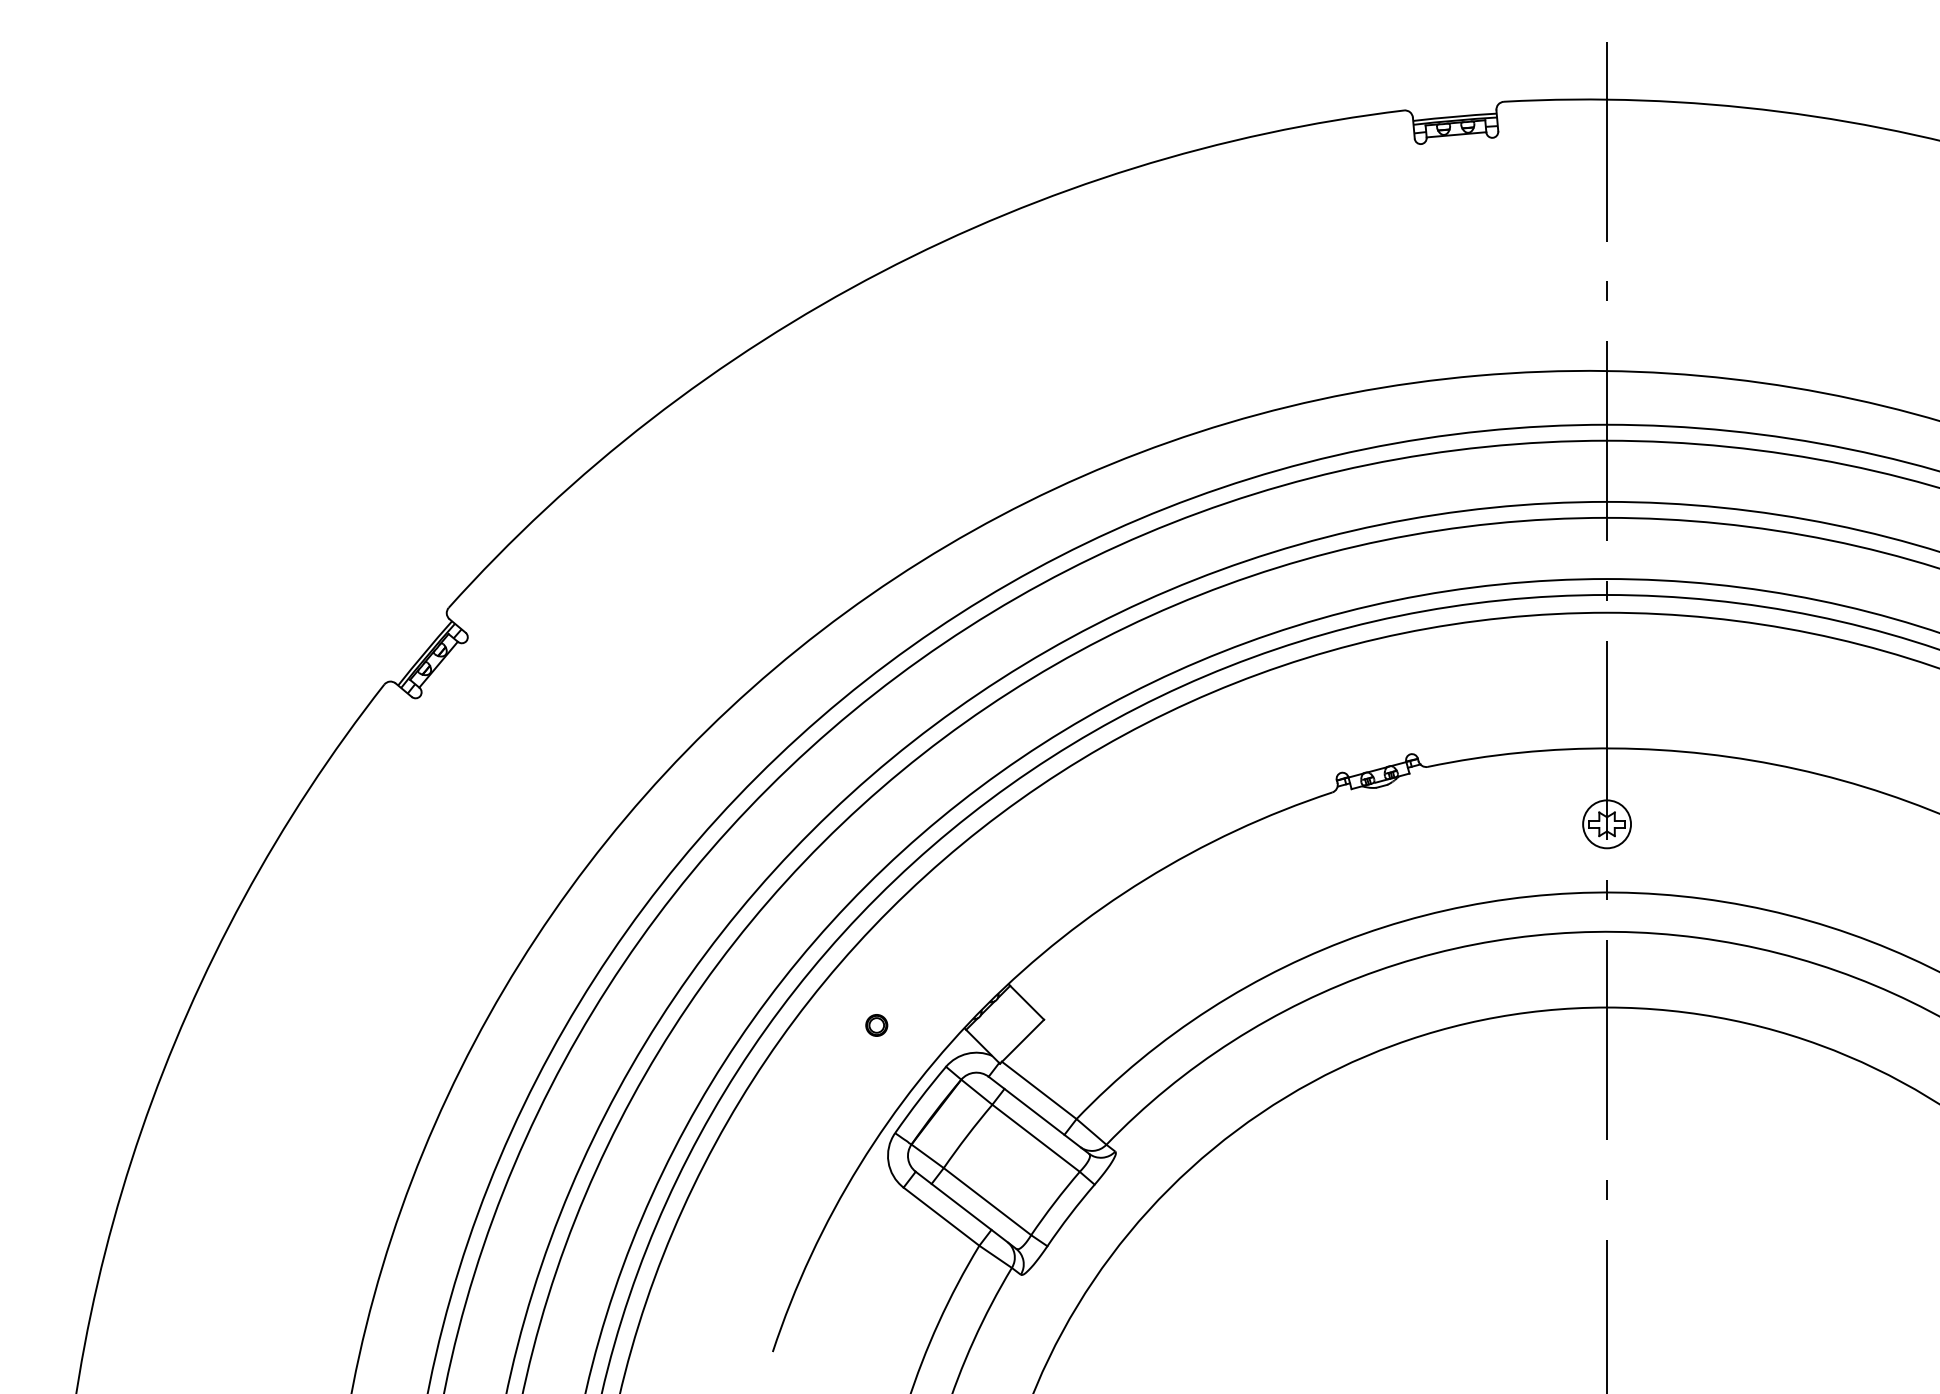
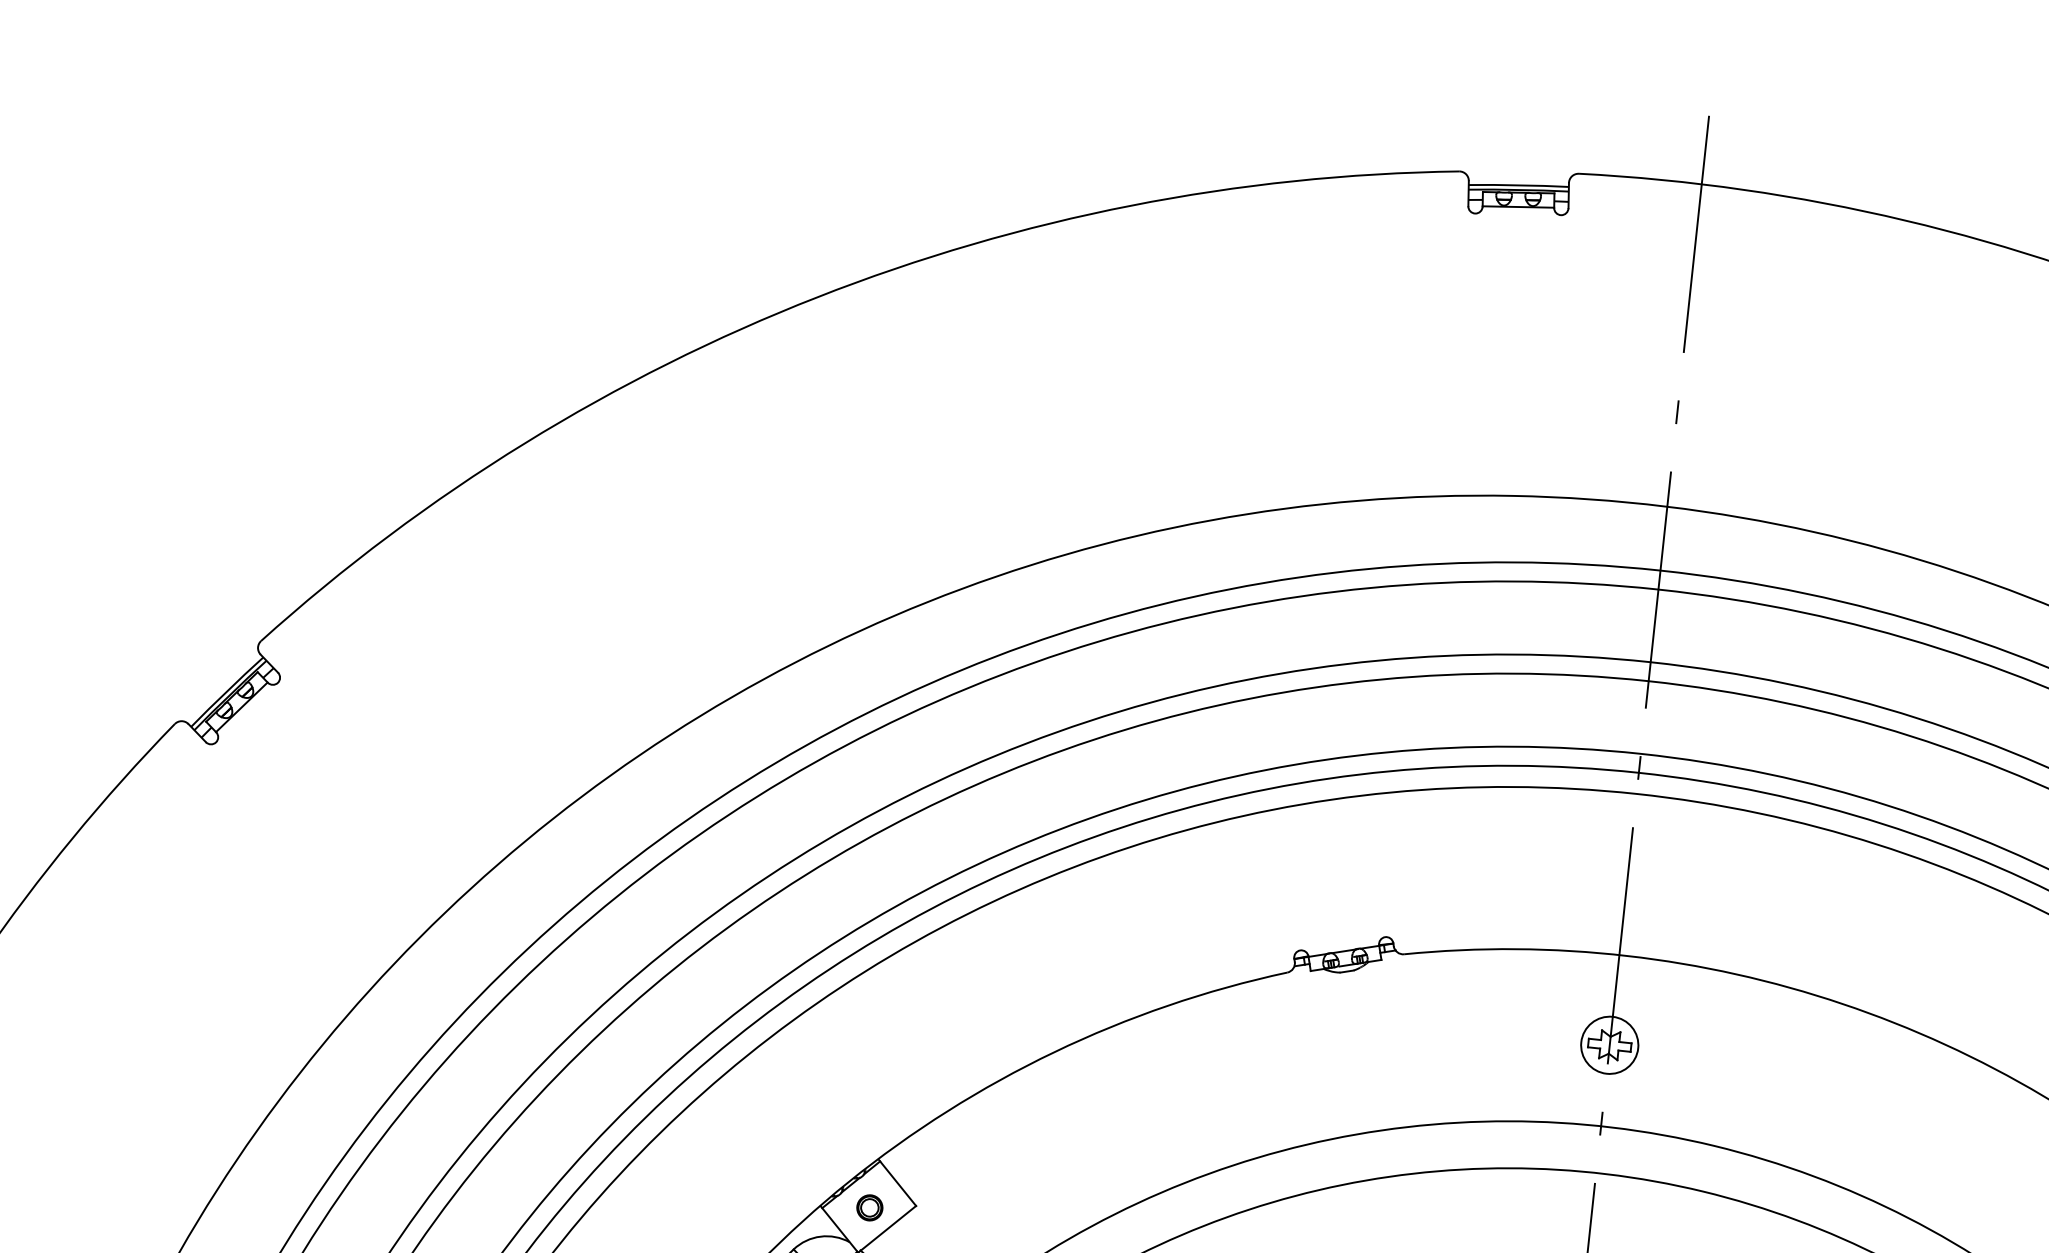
part: (876, 1025) -> (869, 1207), moved

